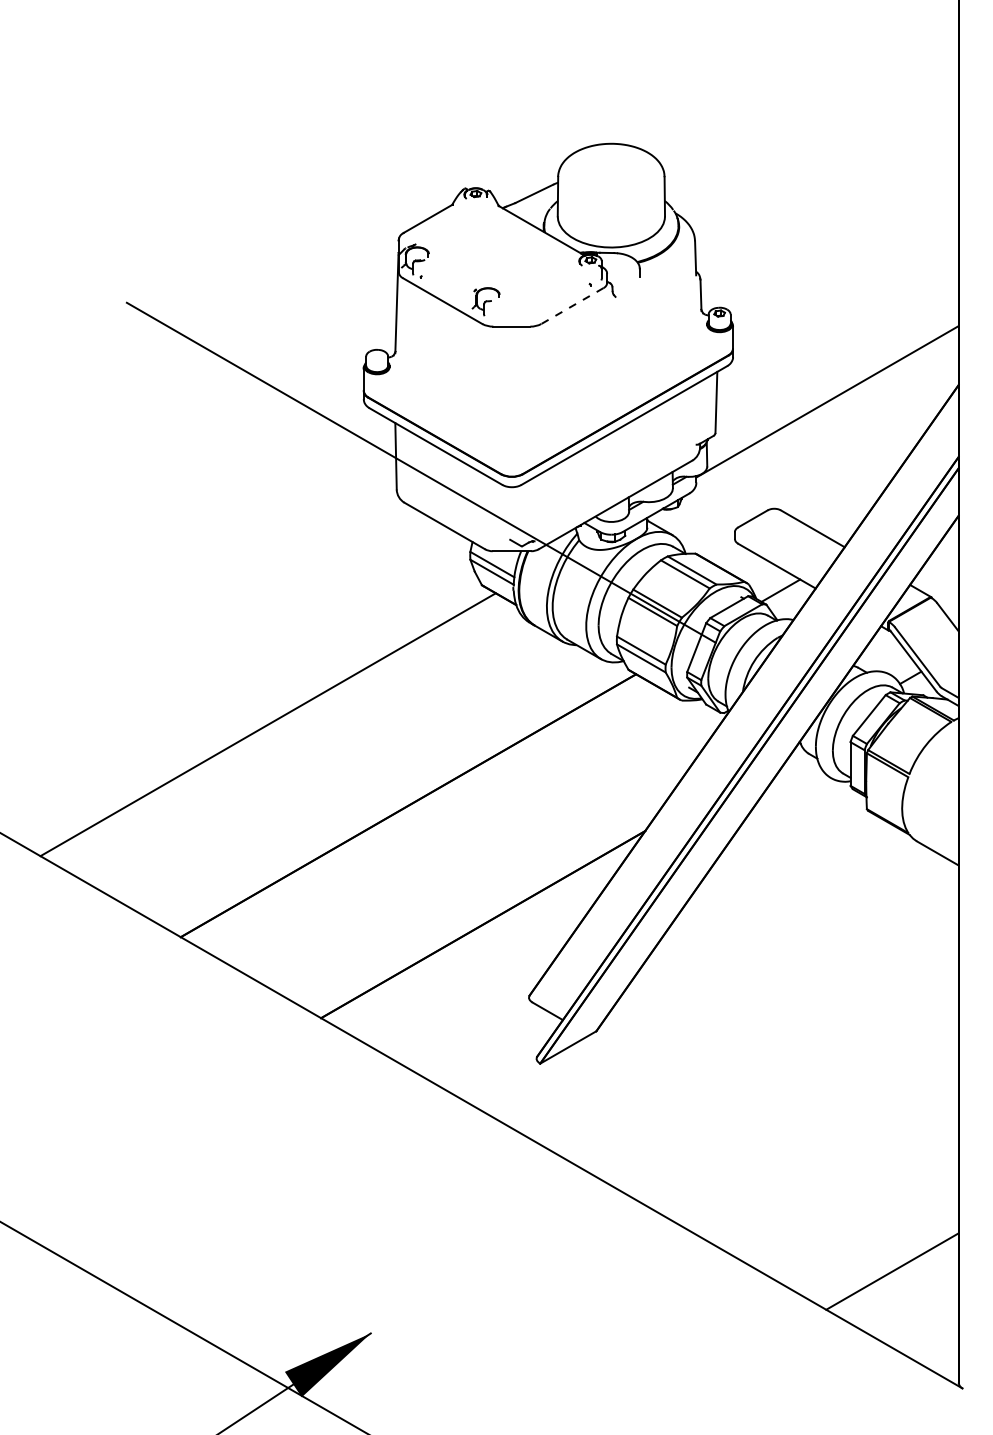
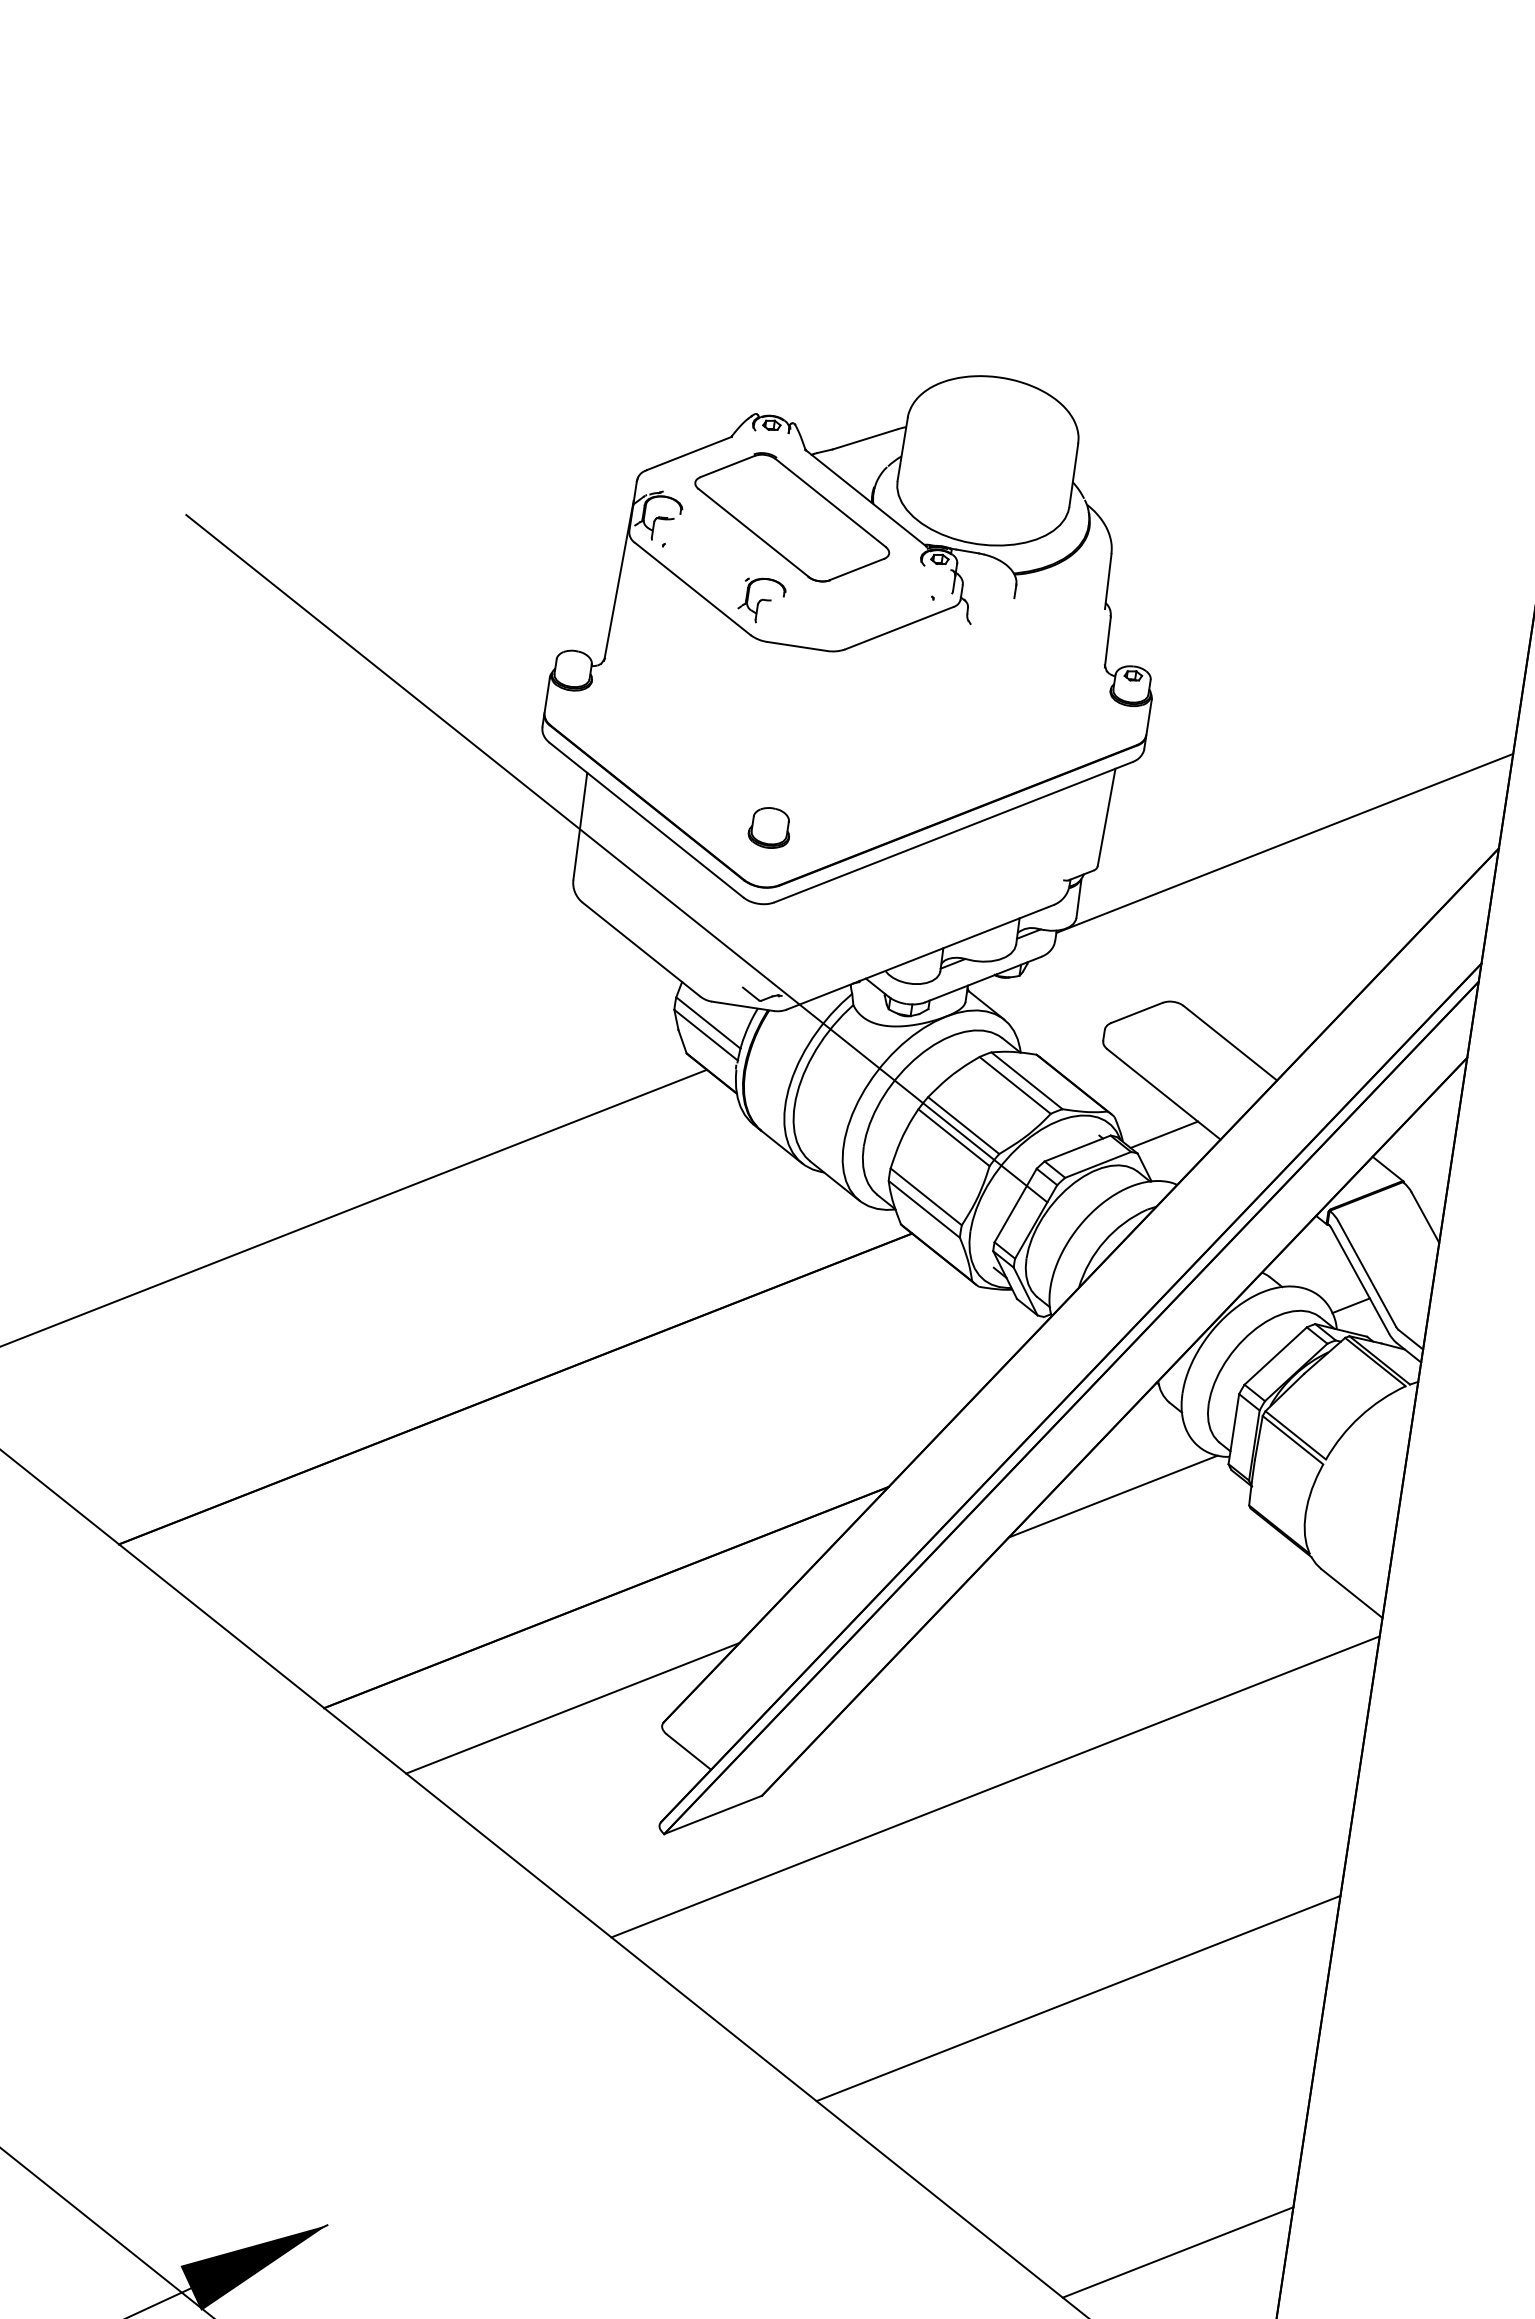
part: (496, 247) -> (791, 516), added
line: (572, 306) -> (899, 628), dashed -> solid
part: (511, 439) -> (769, 827), added
line: (783, 815) -> (1114, 1495), added
line: (472, 995) -> (572, 1708), added
line: (737, 1003) -> (994, 1785), added
line: (807, 1125) -> (1077, 1997), added

